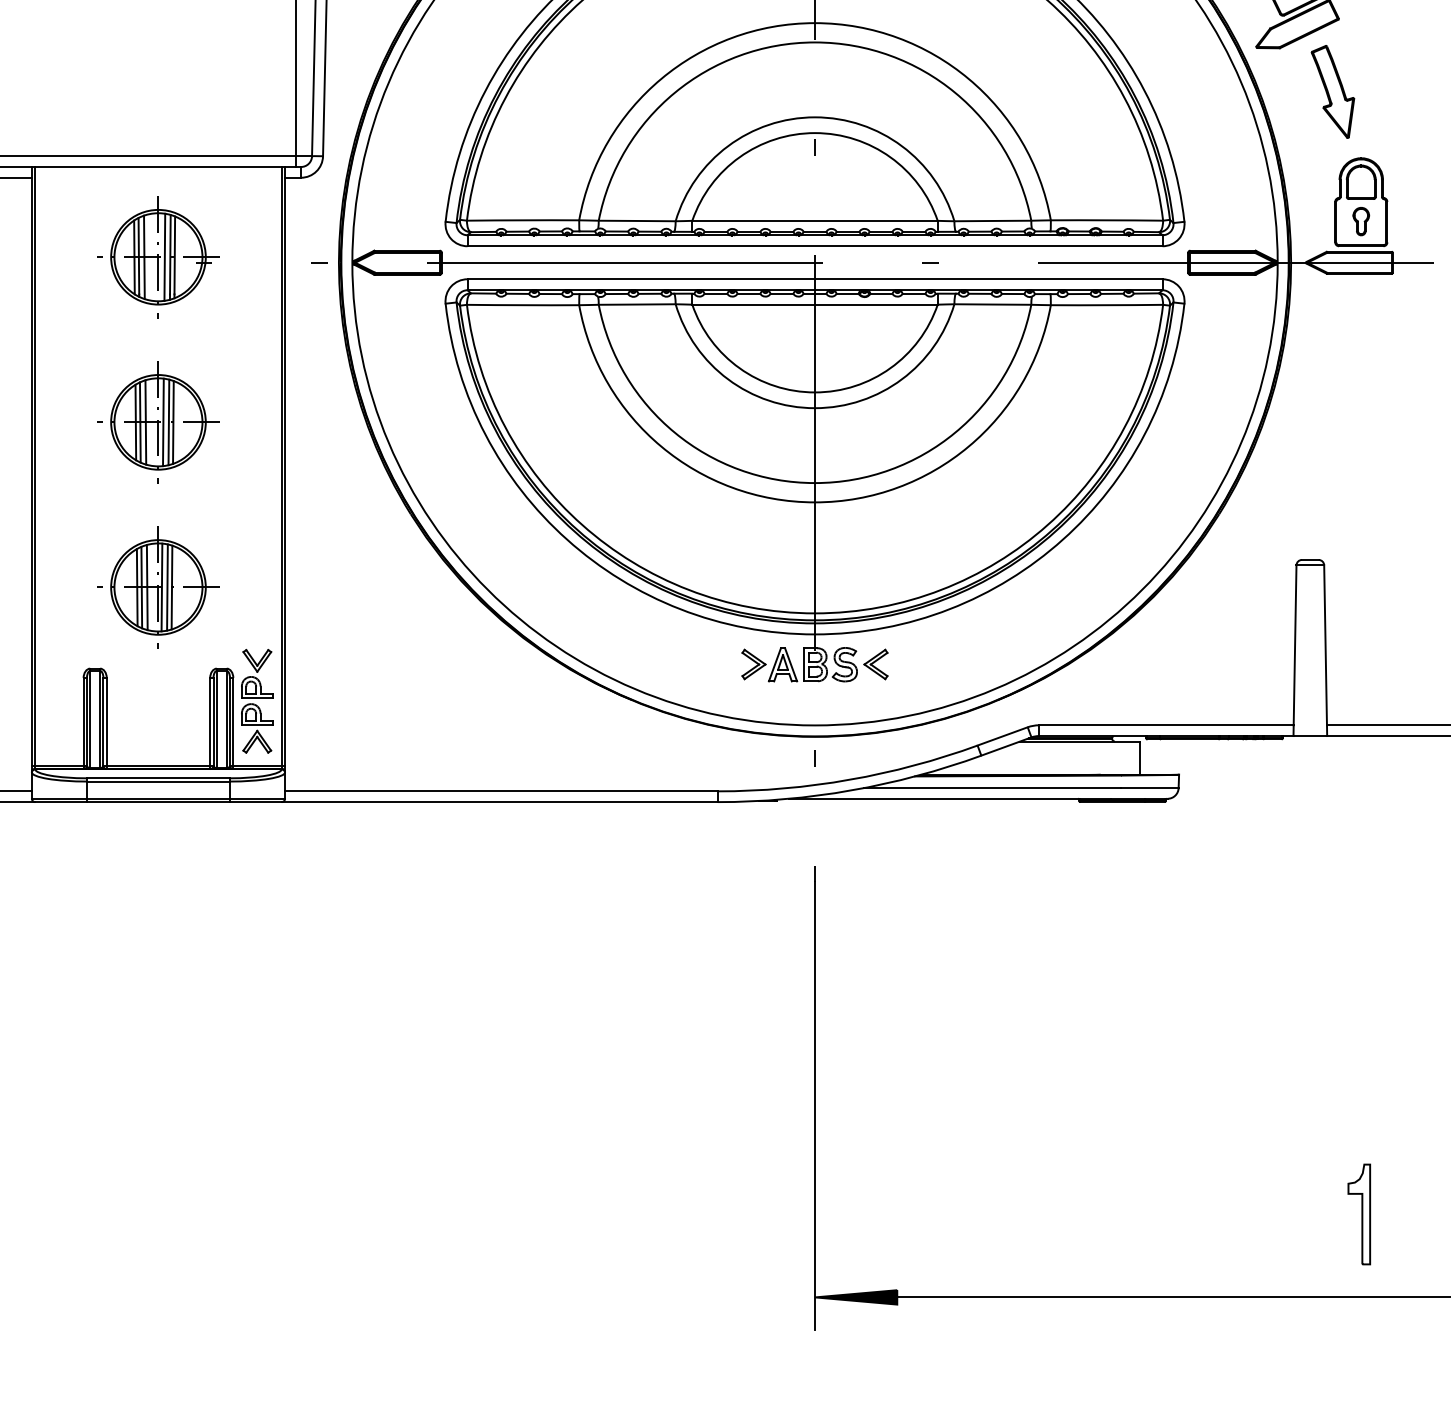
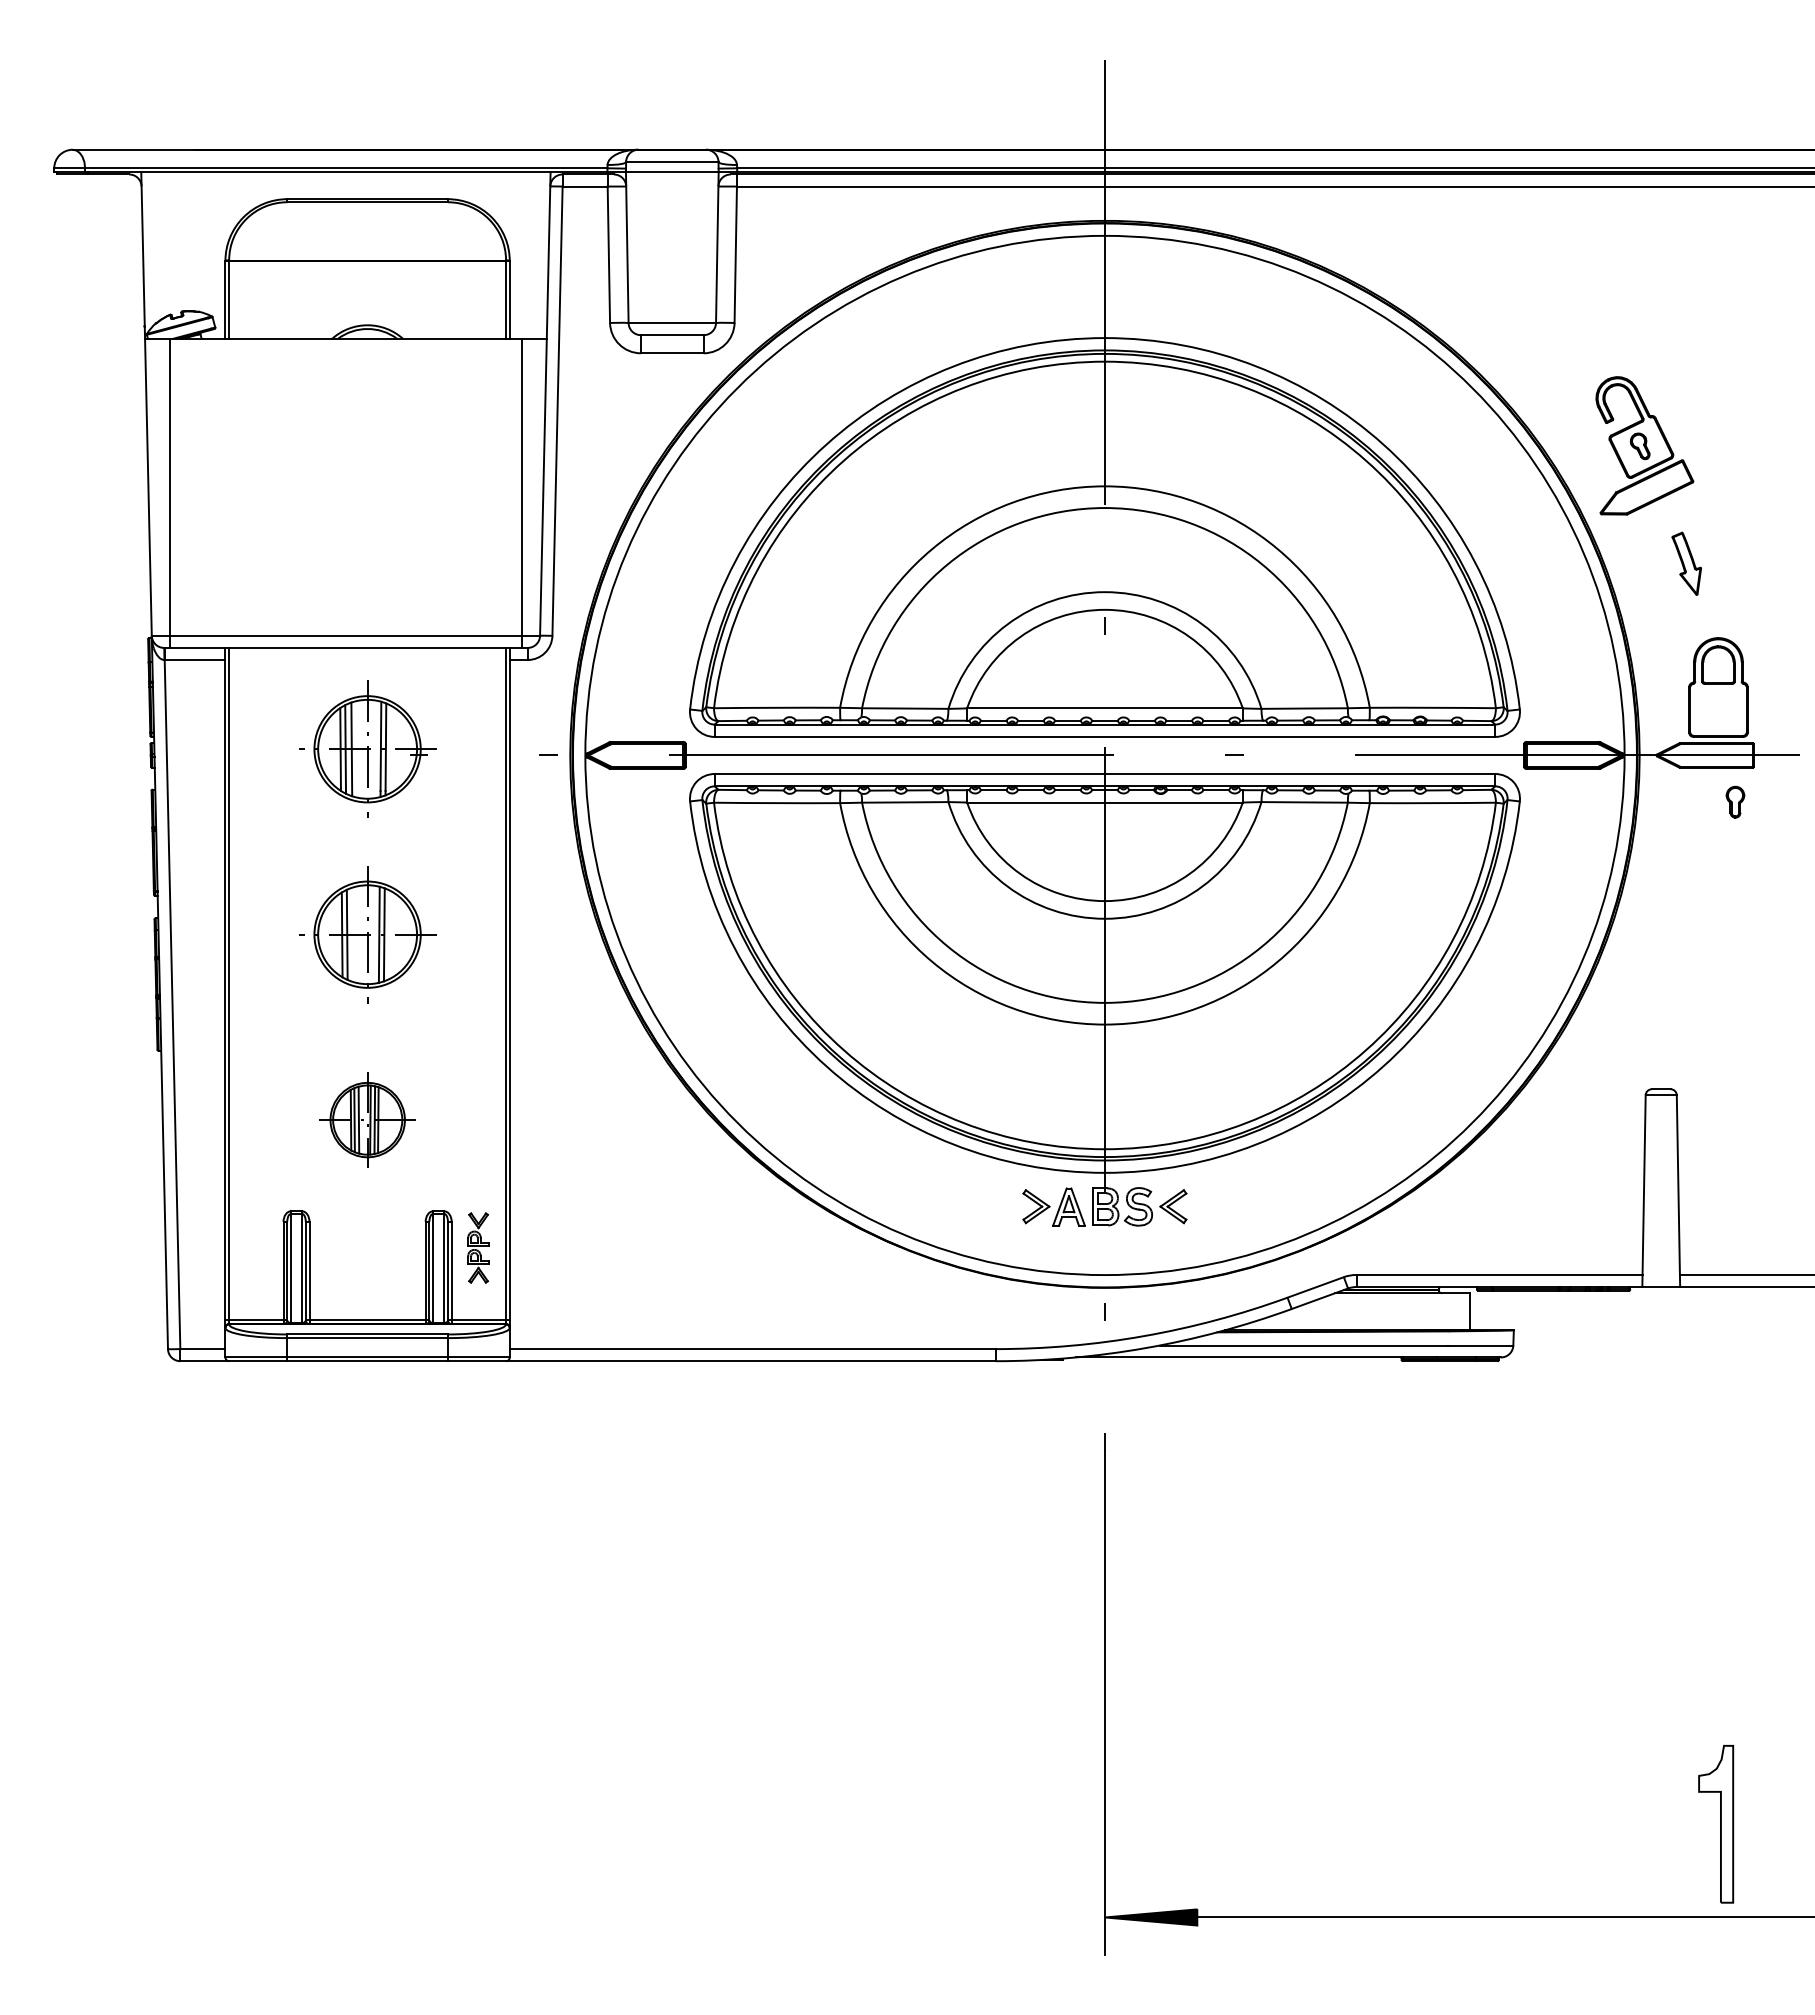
part: (1332, 91) -> (1686, 563), size x0.6
part: (1361, 220) -> (1735, 801), moved
line: (164, 257) -> (374, 749), removed
line: (145, 422) -> (353, 934), removed
line: (162, 422) -> (372, 934), removed
part: (158, 586) -> (367, 1119), size x0.7
part: (257, 700) -> (478, 1247), size x0.6
part: (1359, 1214) -> (1716, 1824), size x1.4

